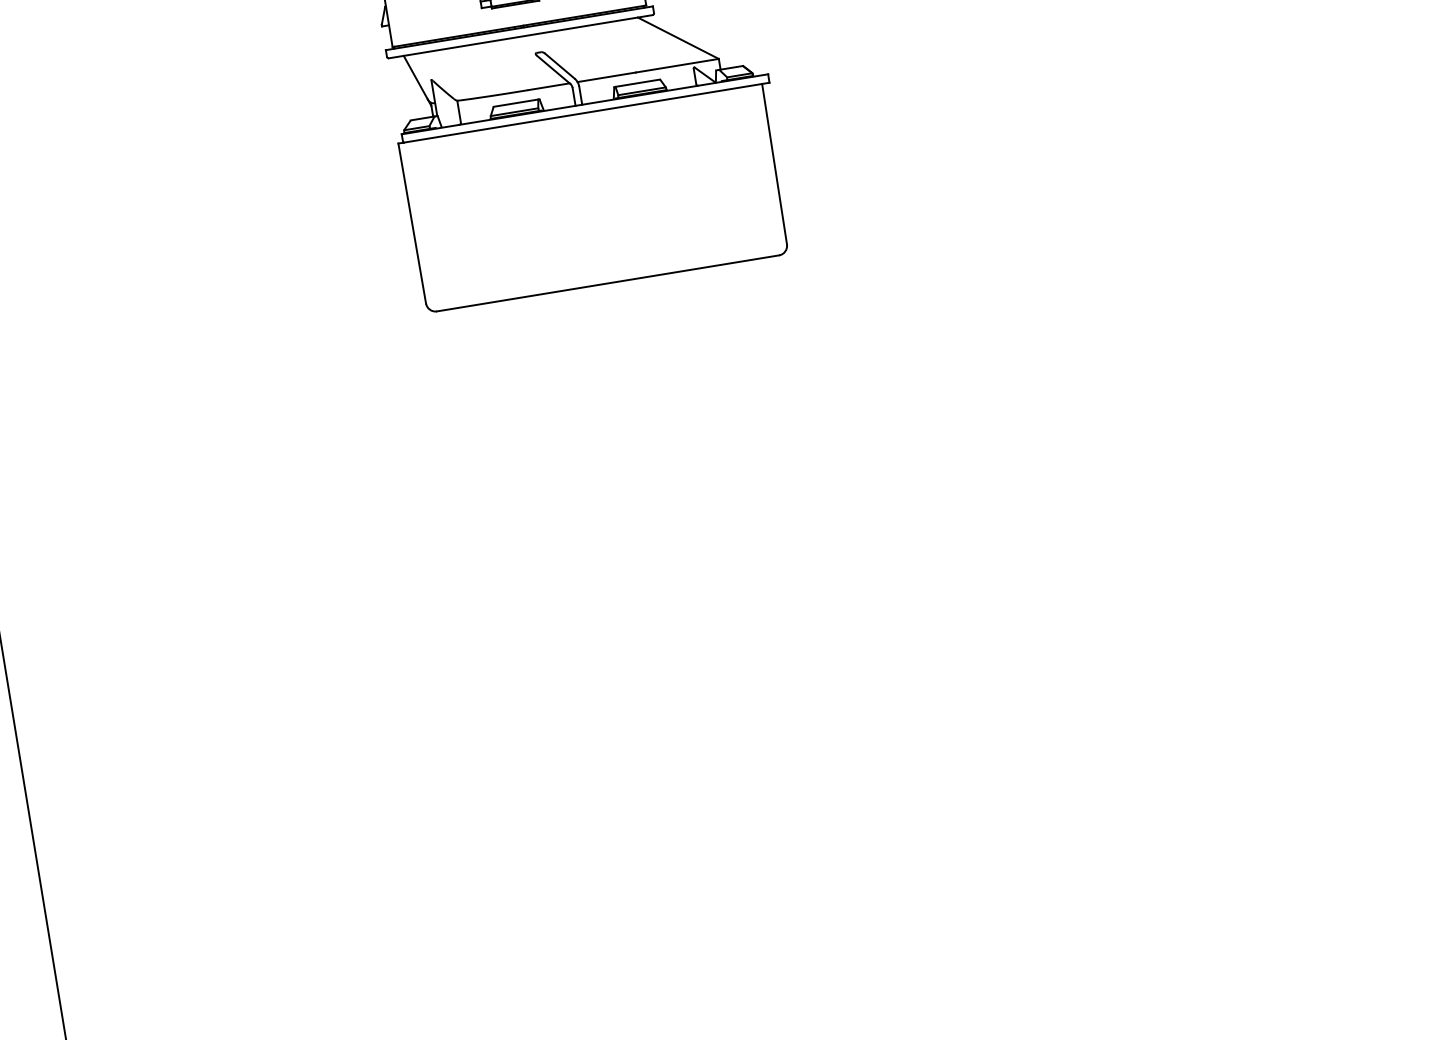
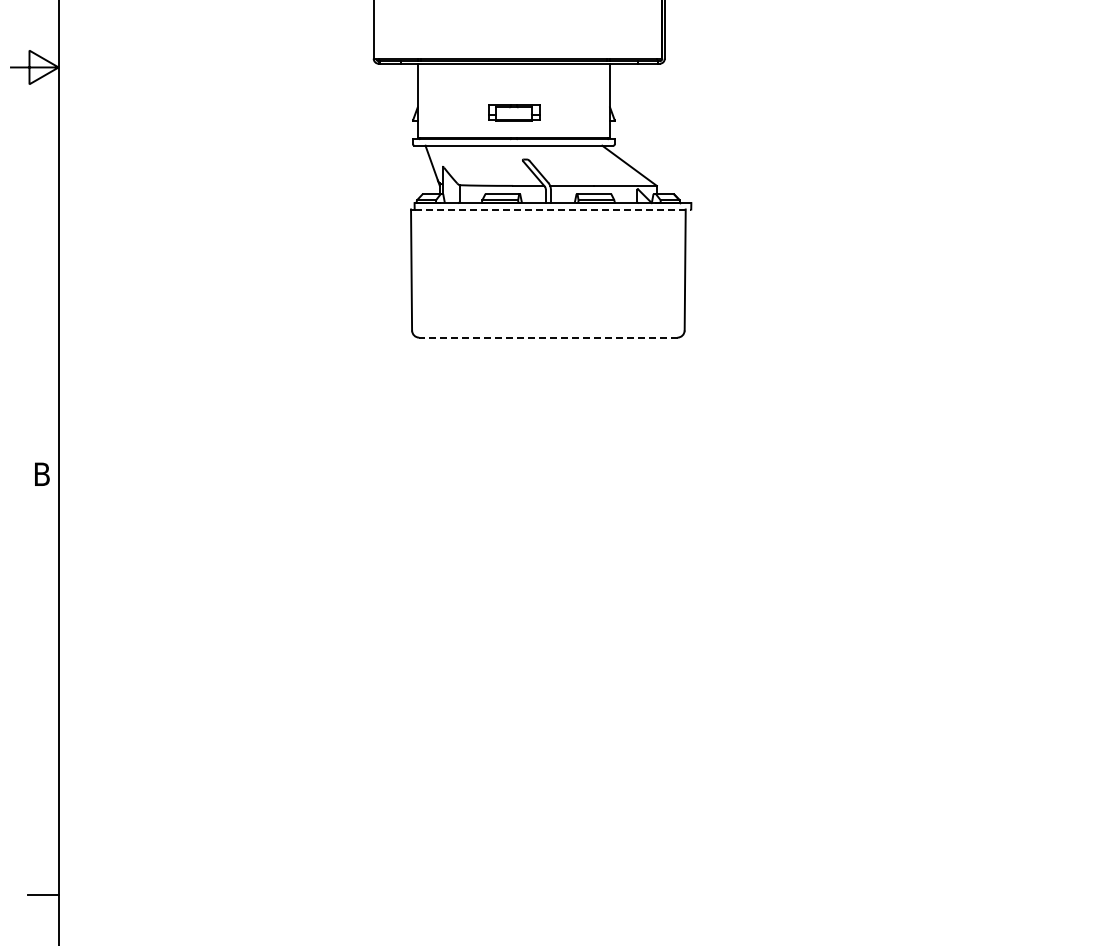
line: (587, 112) -> (553, 209), solid -> dashed
line: (606, 283) -> (547, 337), solid -> dashed

